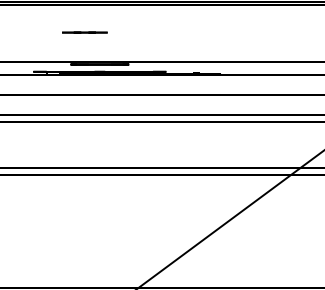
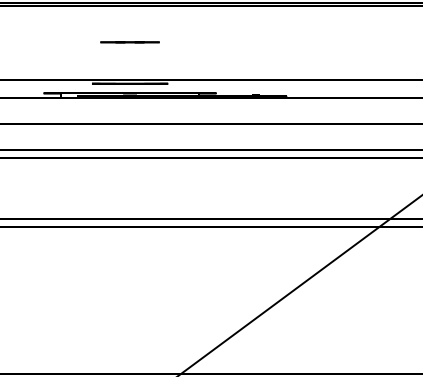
line: (84, 32) -> (129, 42), moved

